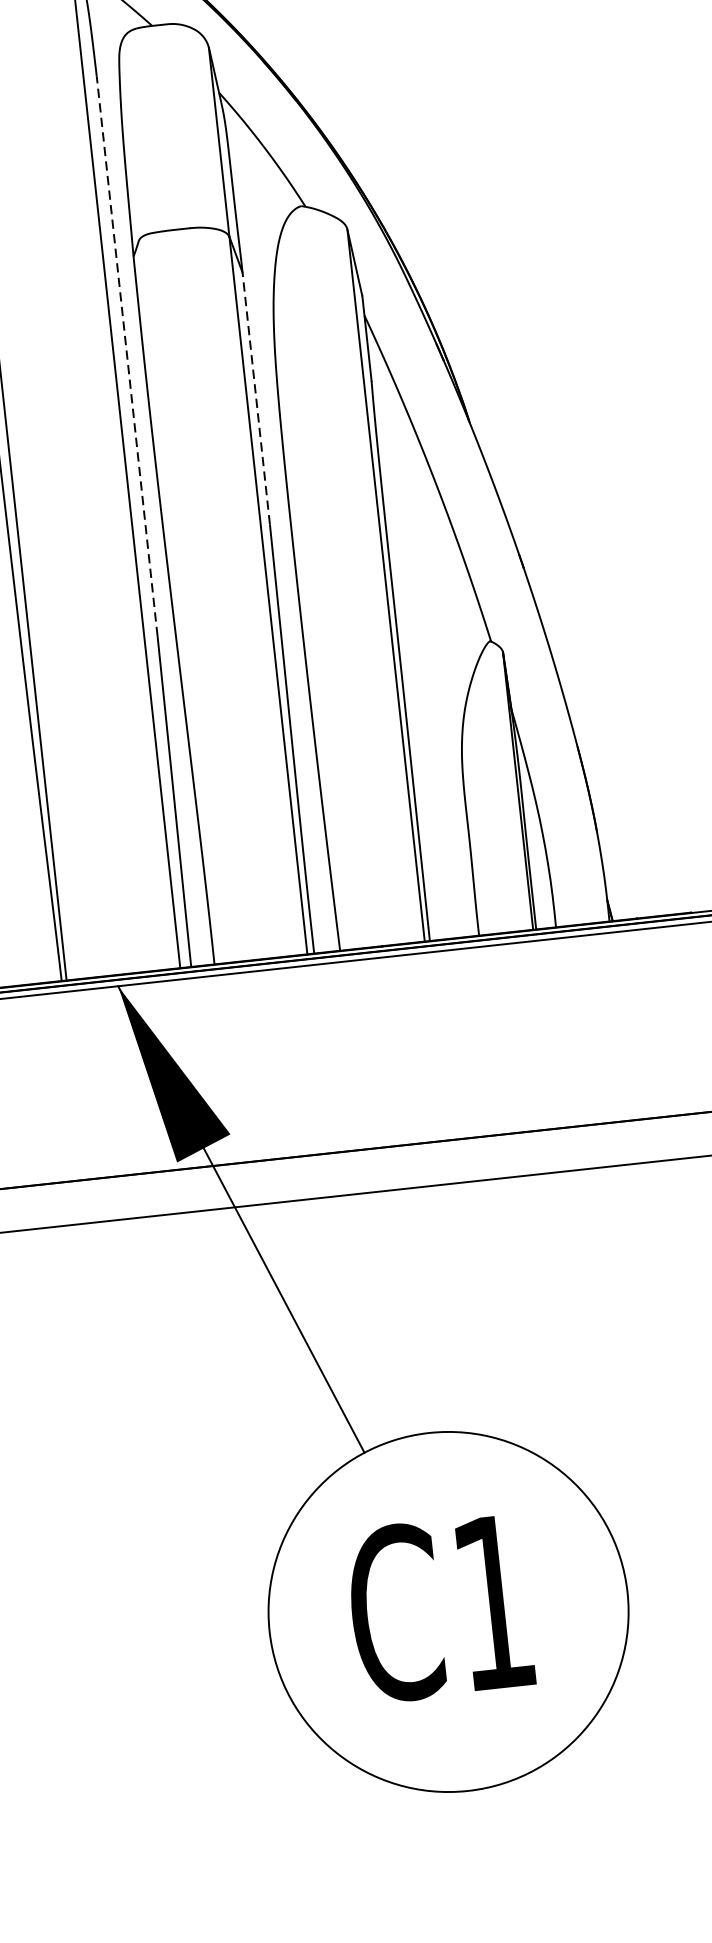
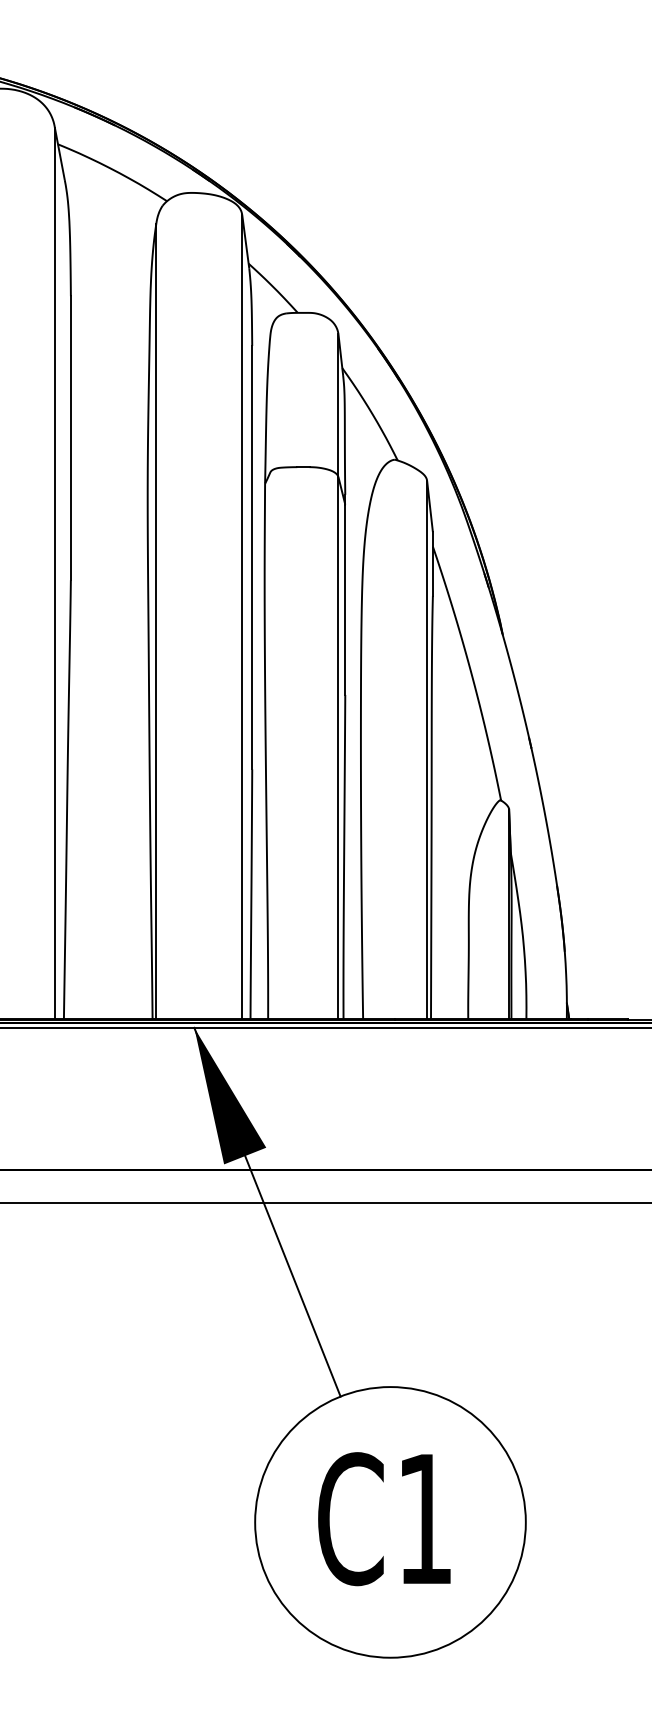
line: (127, 355) -> (252, 557), dashed -> solid
line: (256, 398) -> (345, 599), dashed -> solid

